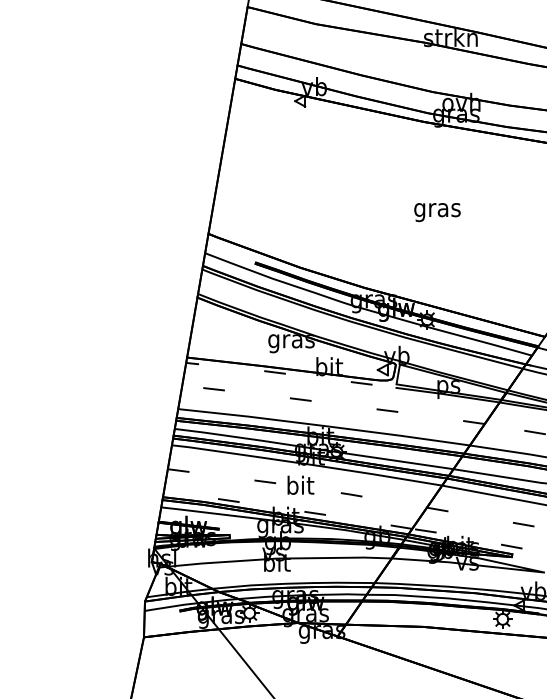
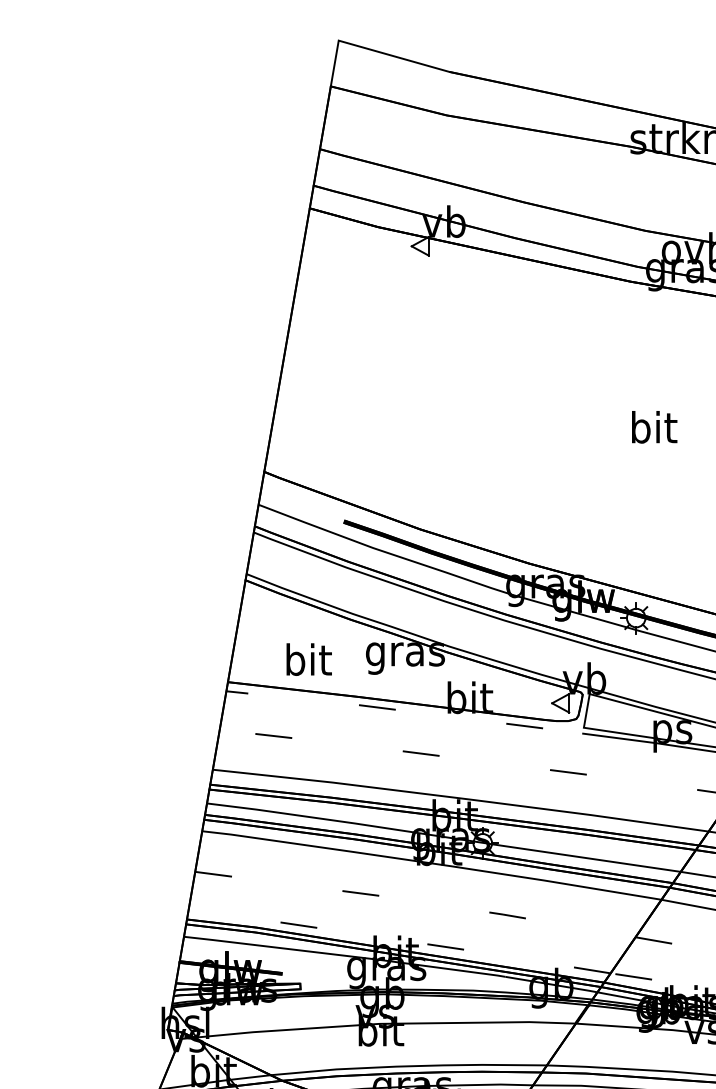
text: (437, 210) -> (653, 432), gras -> bit
text: (300, 484) -> (308, 658), moved

